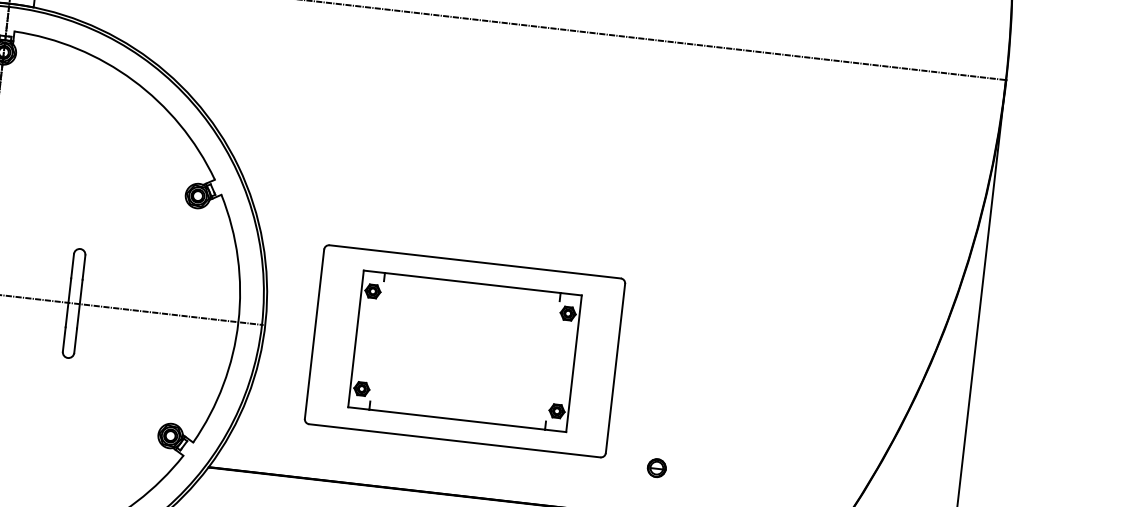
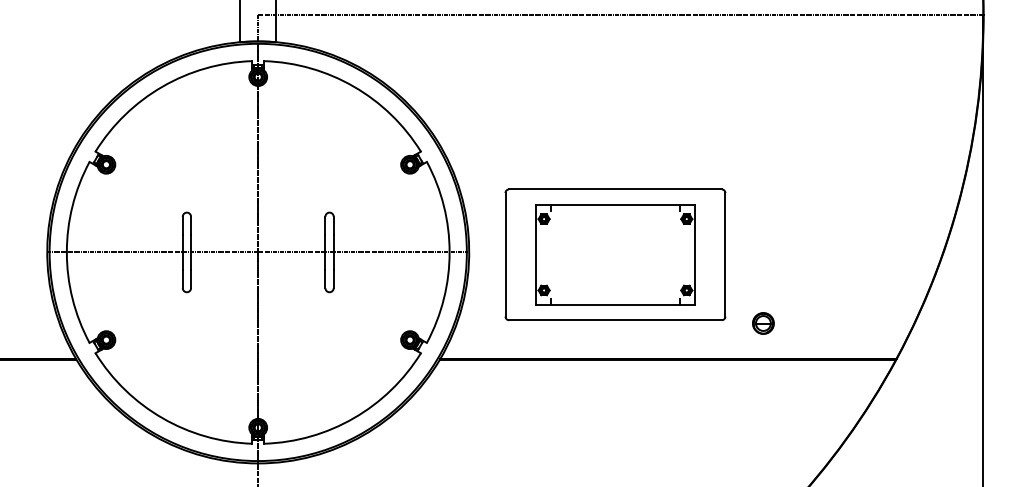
part: (657, 467) -> (763, 322), size x1.6

